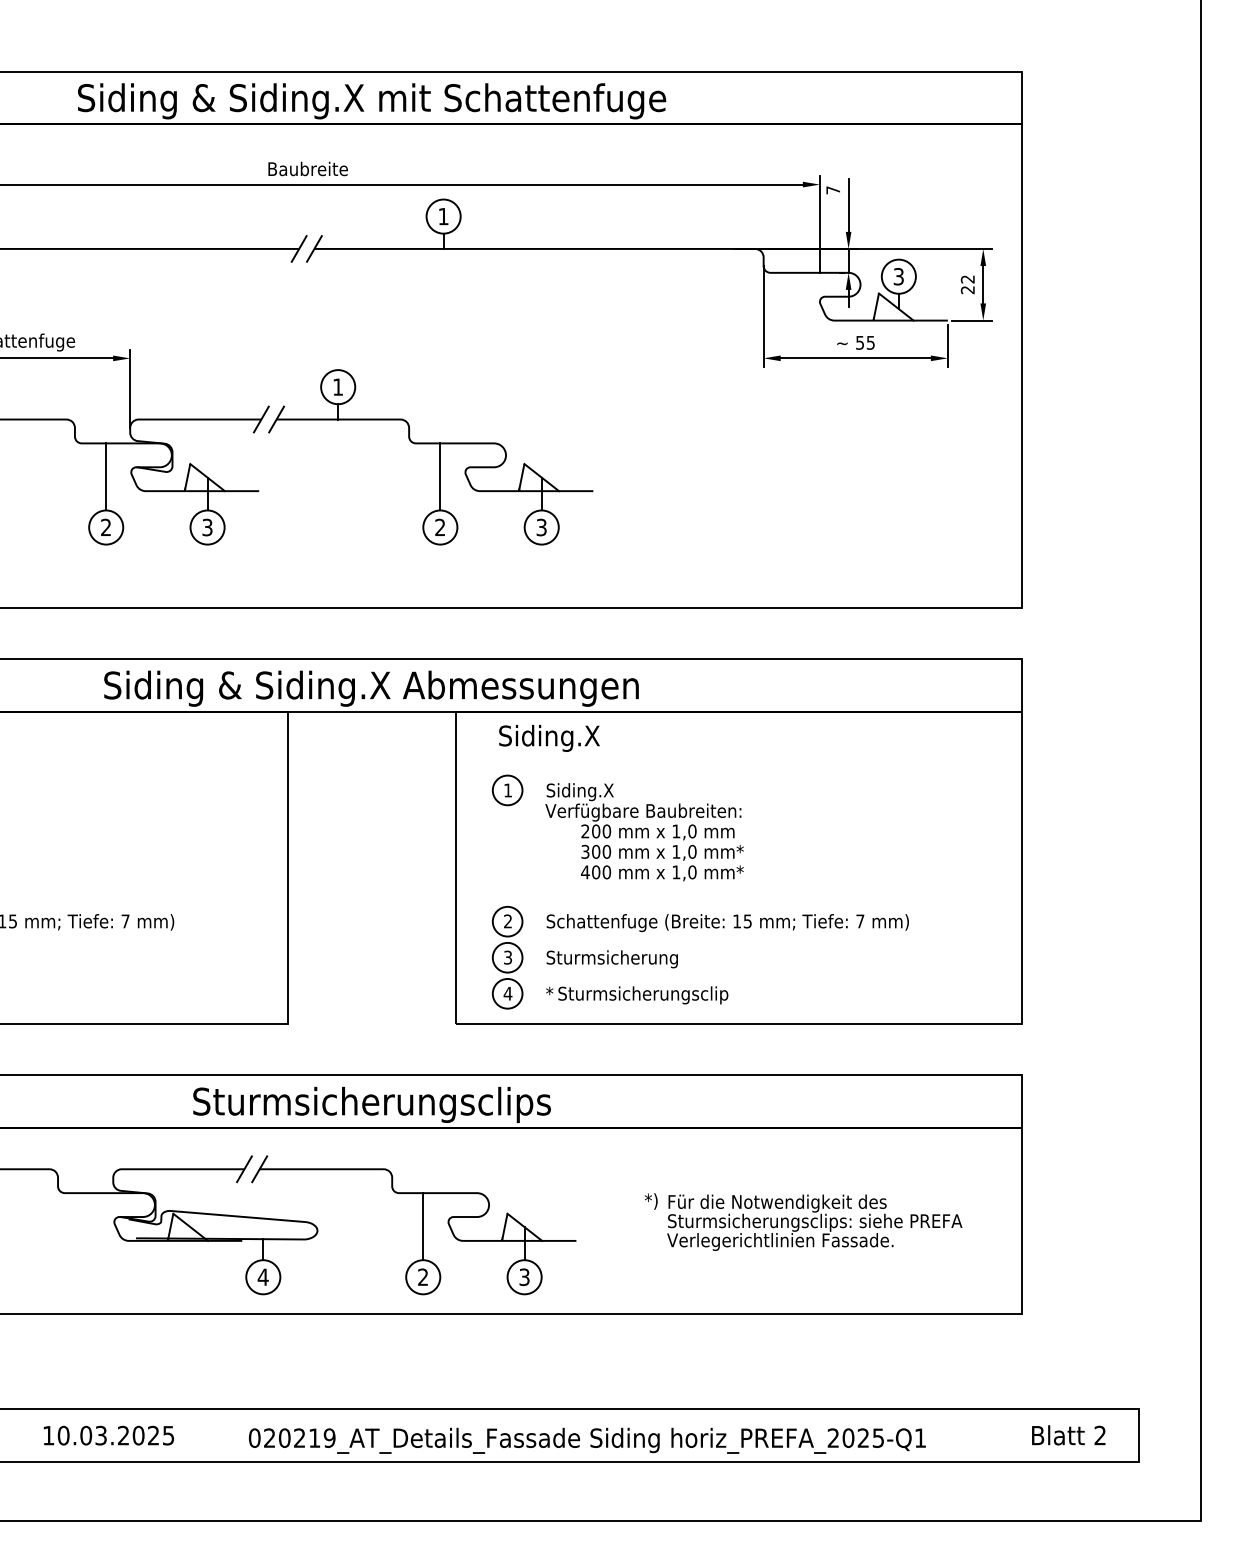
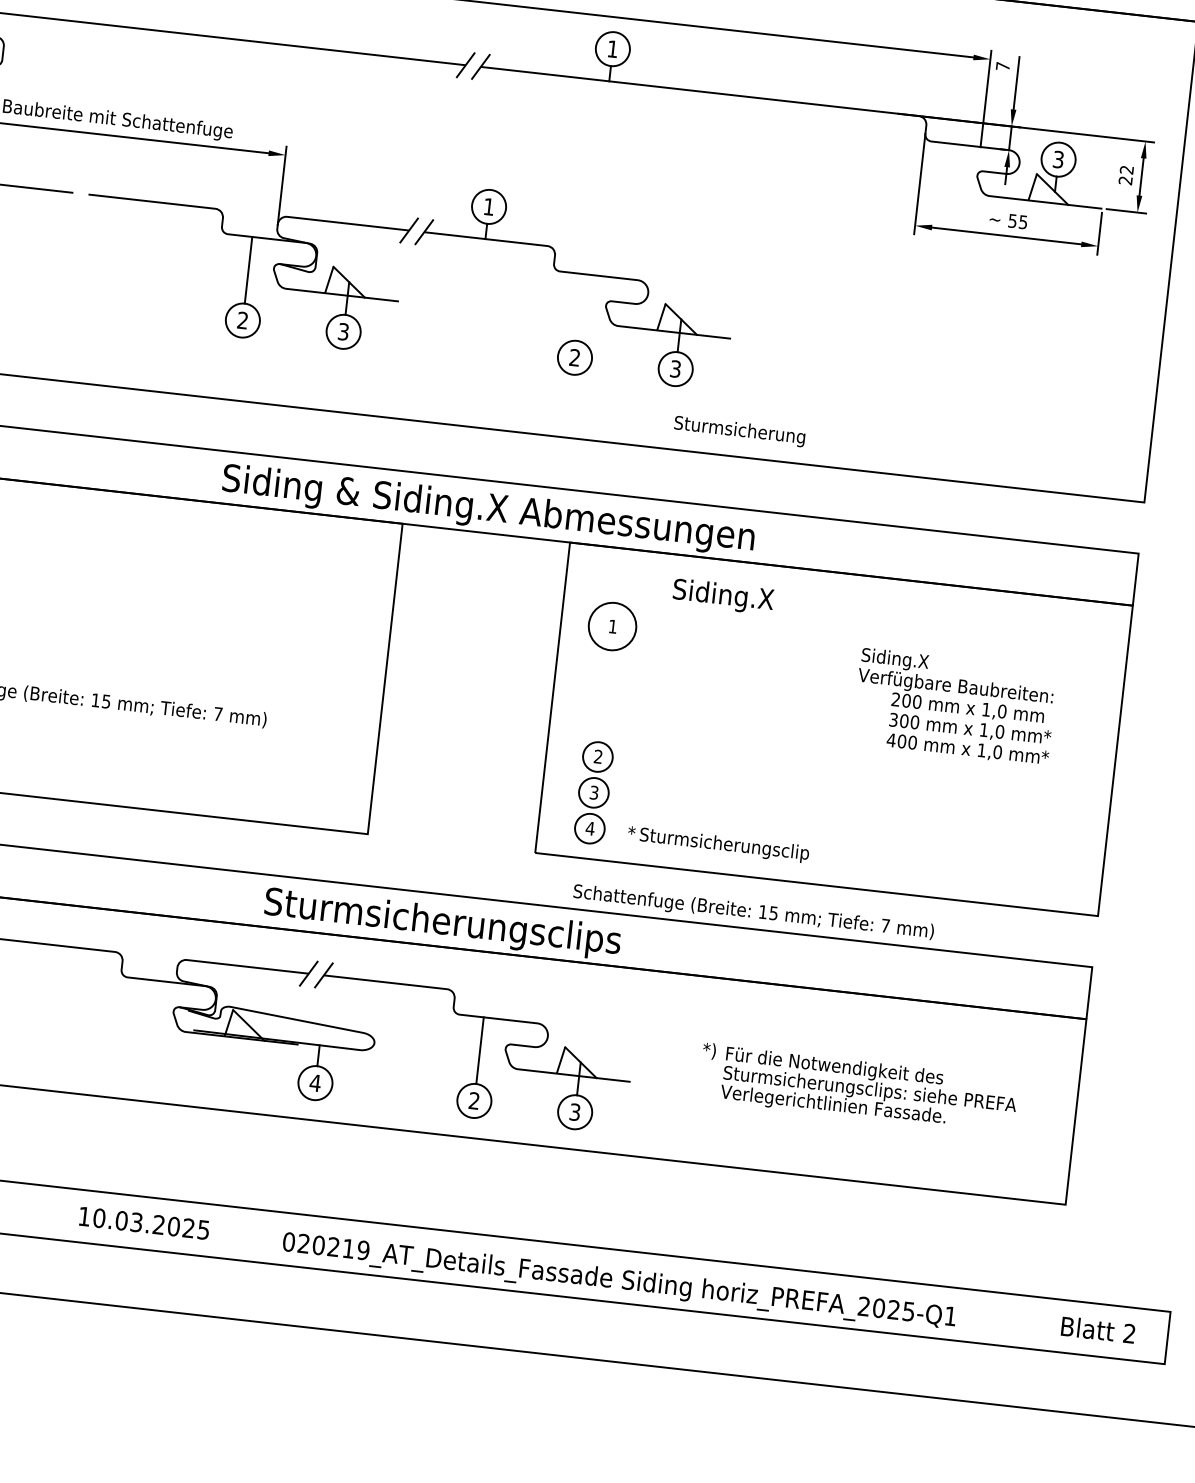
line: (440, 476) -> (580, 307), removed
text: (549, 738) -> (723, 596), moved
circle: (507, 790) -> (612, 626), size x1.6
text: (644, 832) -> (954, 707), moved
text: (727, 923) -> (753, 913), moved
text: (611, 959) -> (738, 431), moved

